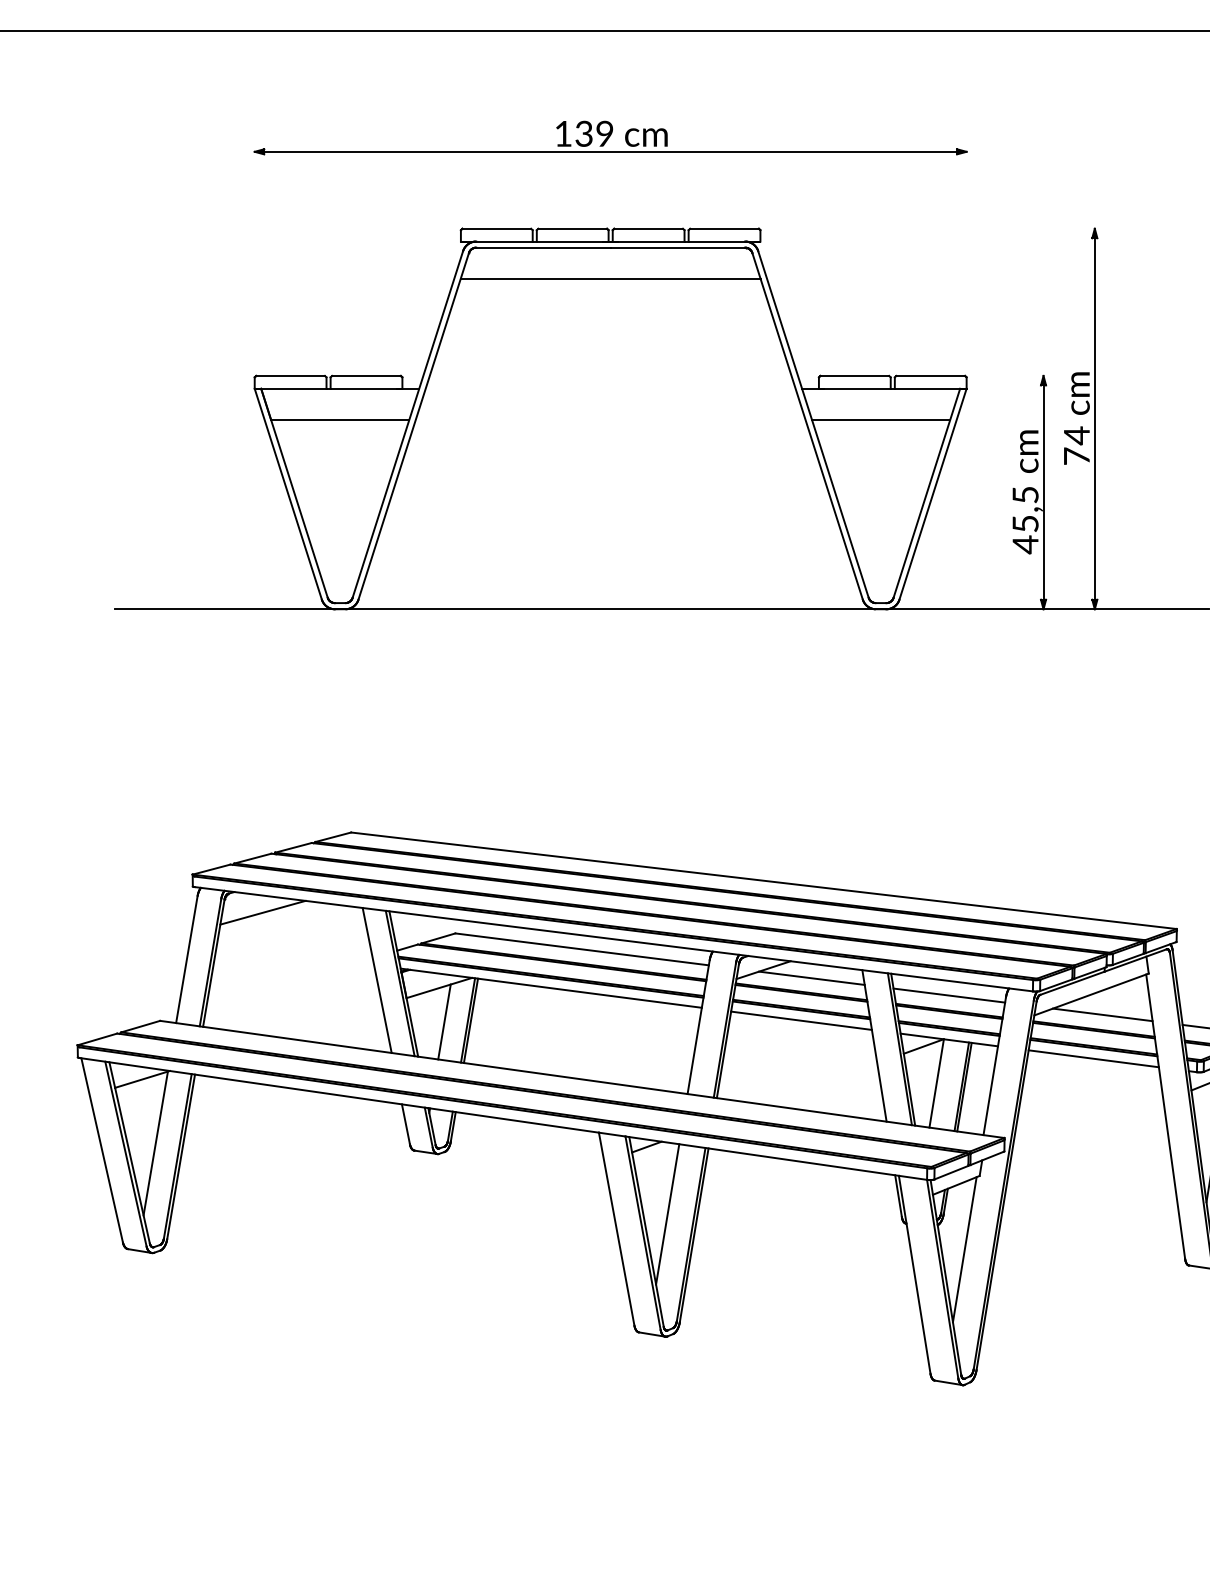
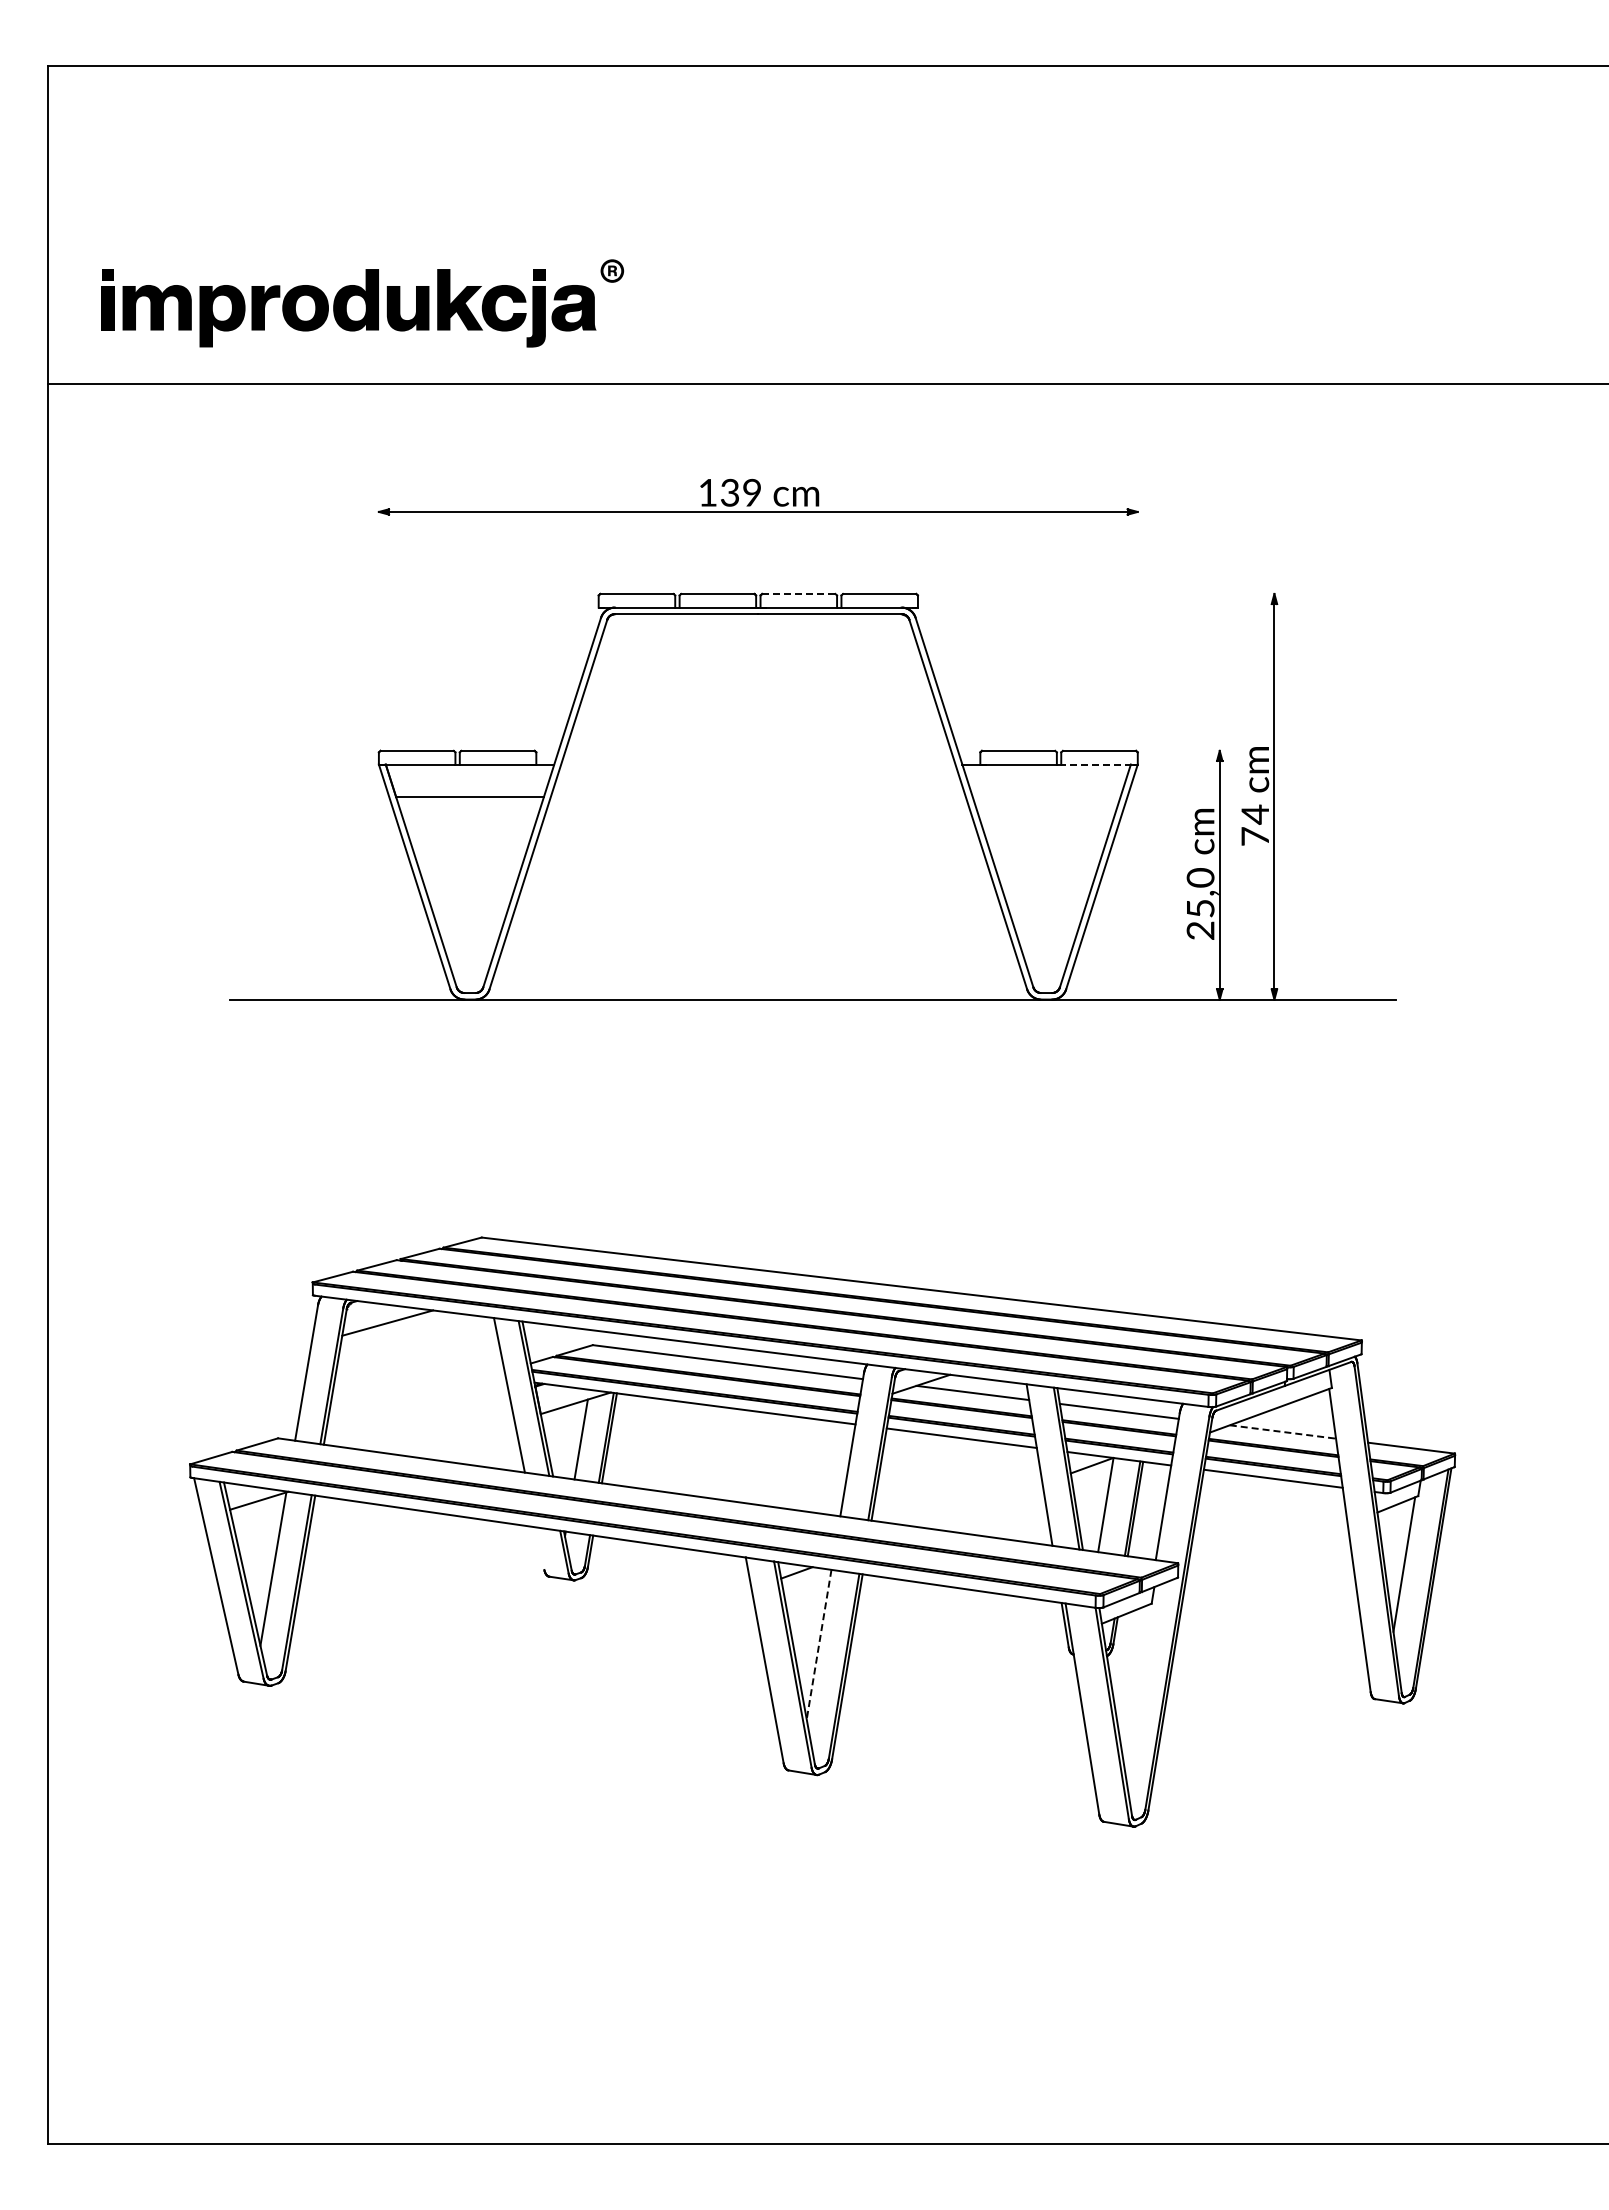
line: (648, 228) -> (798, 593), solid -> dashed
line: (610, 278) -> (758, 647), removed
line: (927, 388) -> (1096, 764), solid -> dashed
line: (880, 419) -> (1046, 797), removed
text: (1025, 520) -> (1200, 904), 45,5 -> 25,0
line: (1102, 1014) -> (1282, 1431), solid -> dashed
line: (405, 1124) -> (539, 1548), removed
line: (668, 1214) -> (819, 1644), solid -> dashed
line: (964, 1248) -> (1135, 1681), removed

